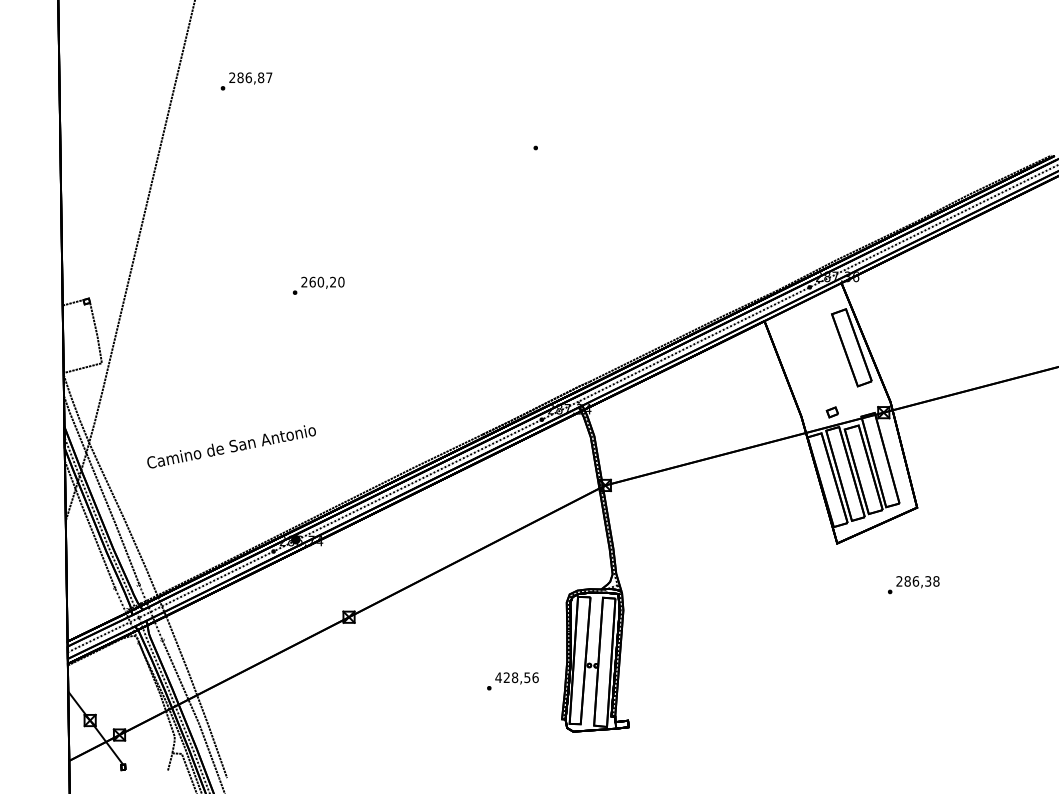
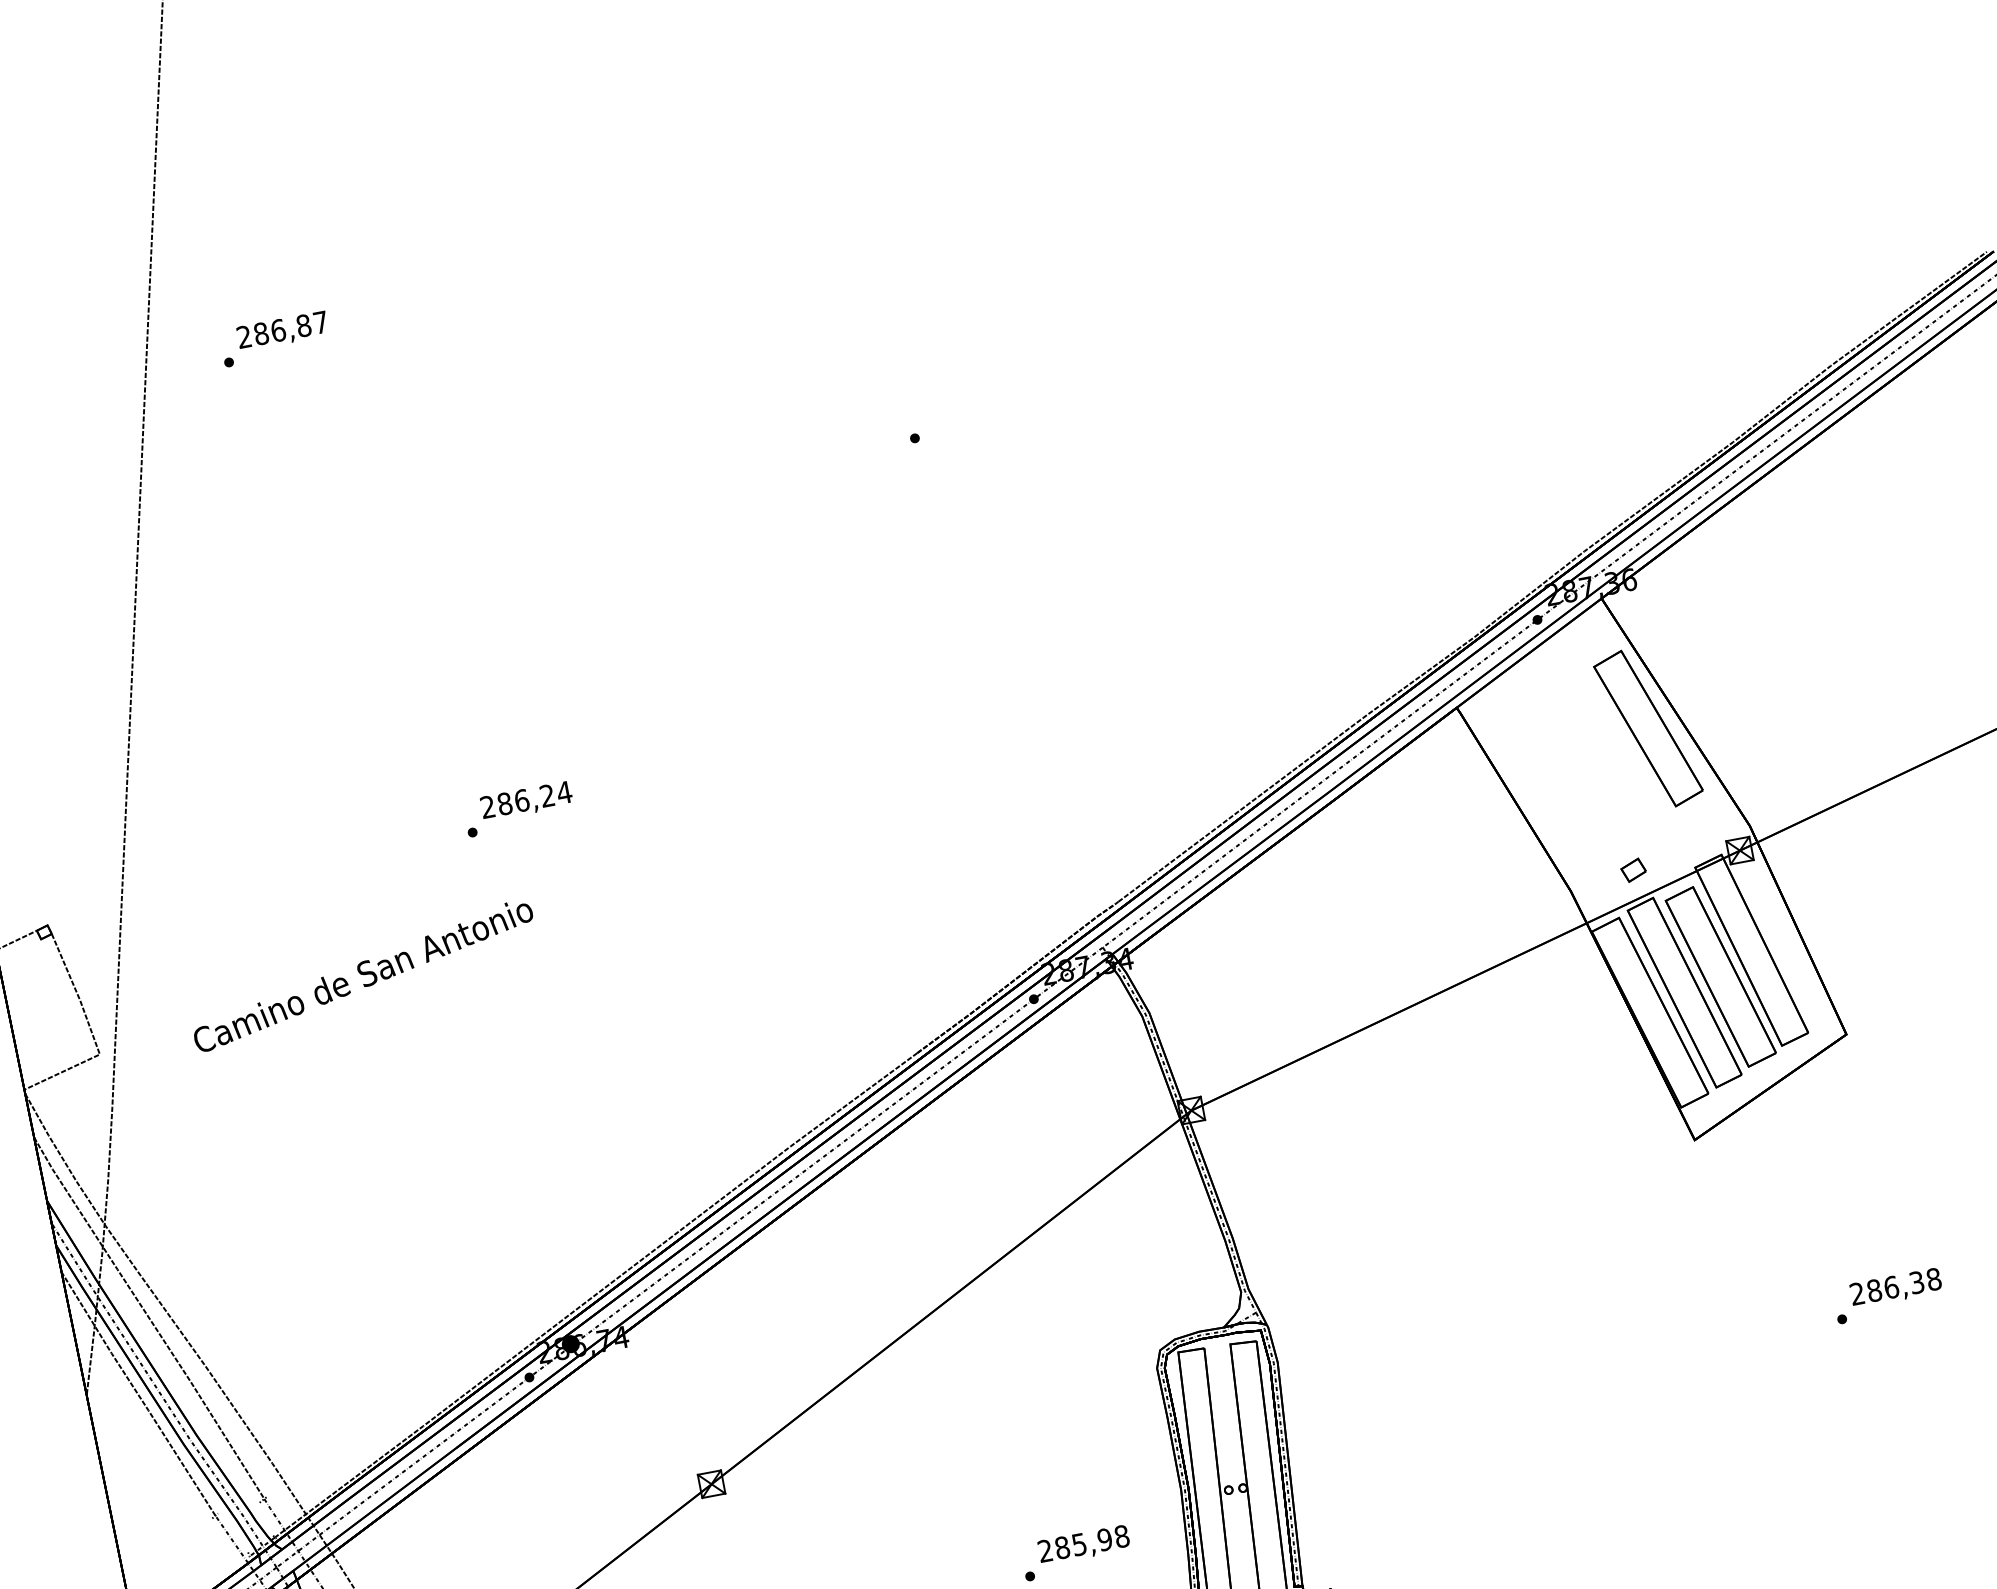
text: (246, 81) -> (275, 339), moved
text: (326, 281) -> (533, 797), 260,20 -> 286,24
text: (231, 446) -> (363, 975), moved
text: (913, 585) -> (1888, 1296), moved
text: (516, 677) -> (1082, 1543), 428,56 -> 285,98

